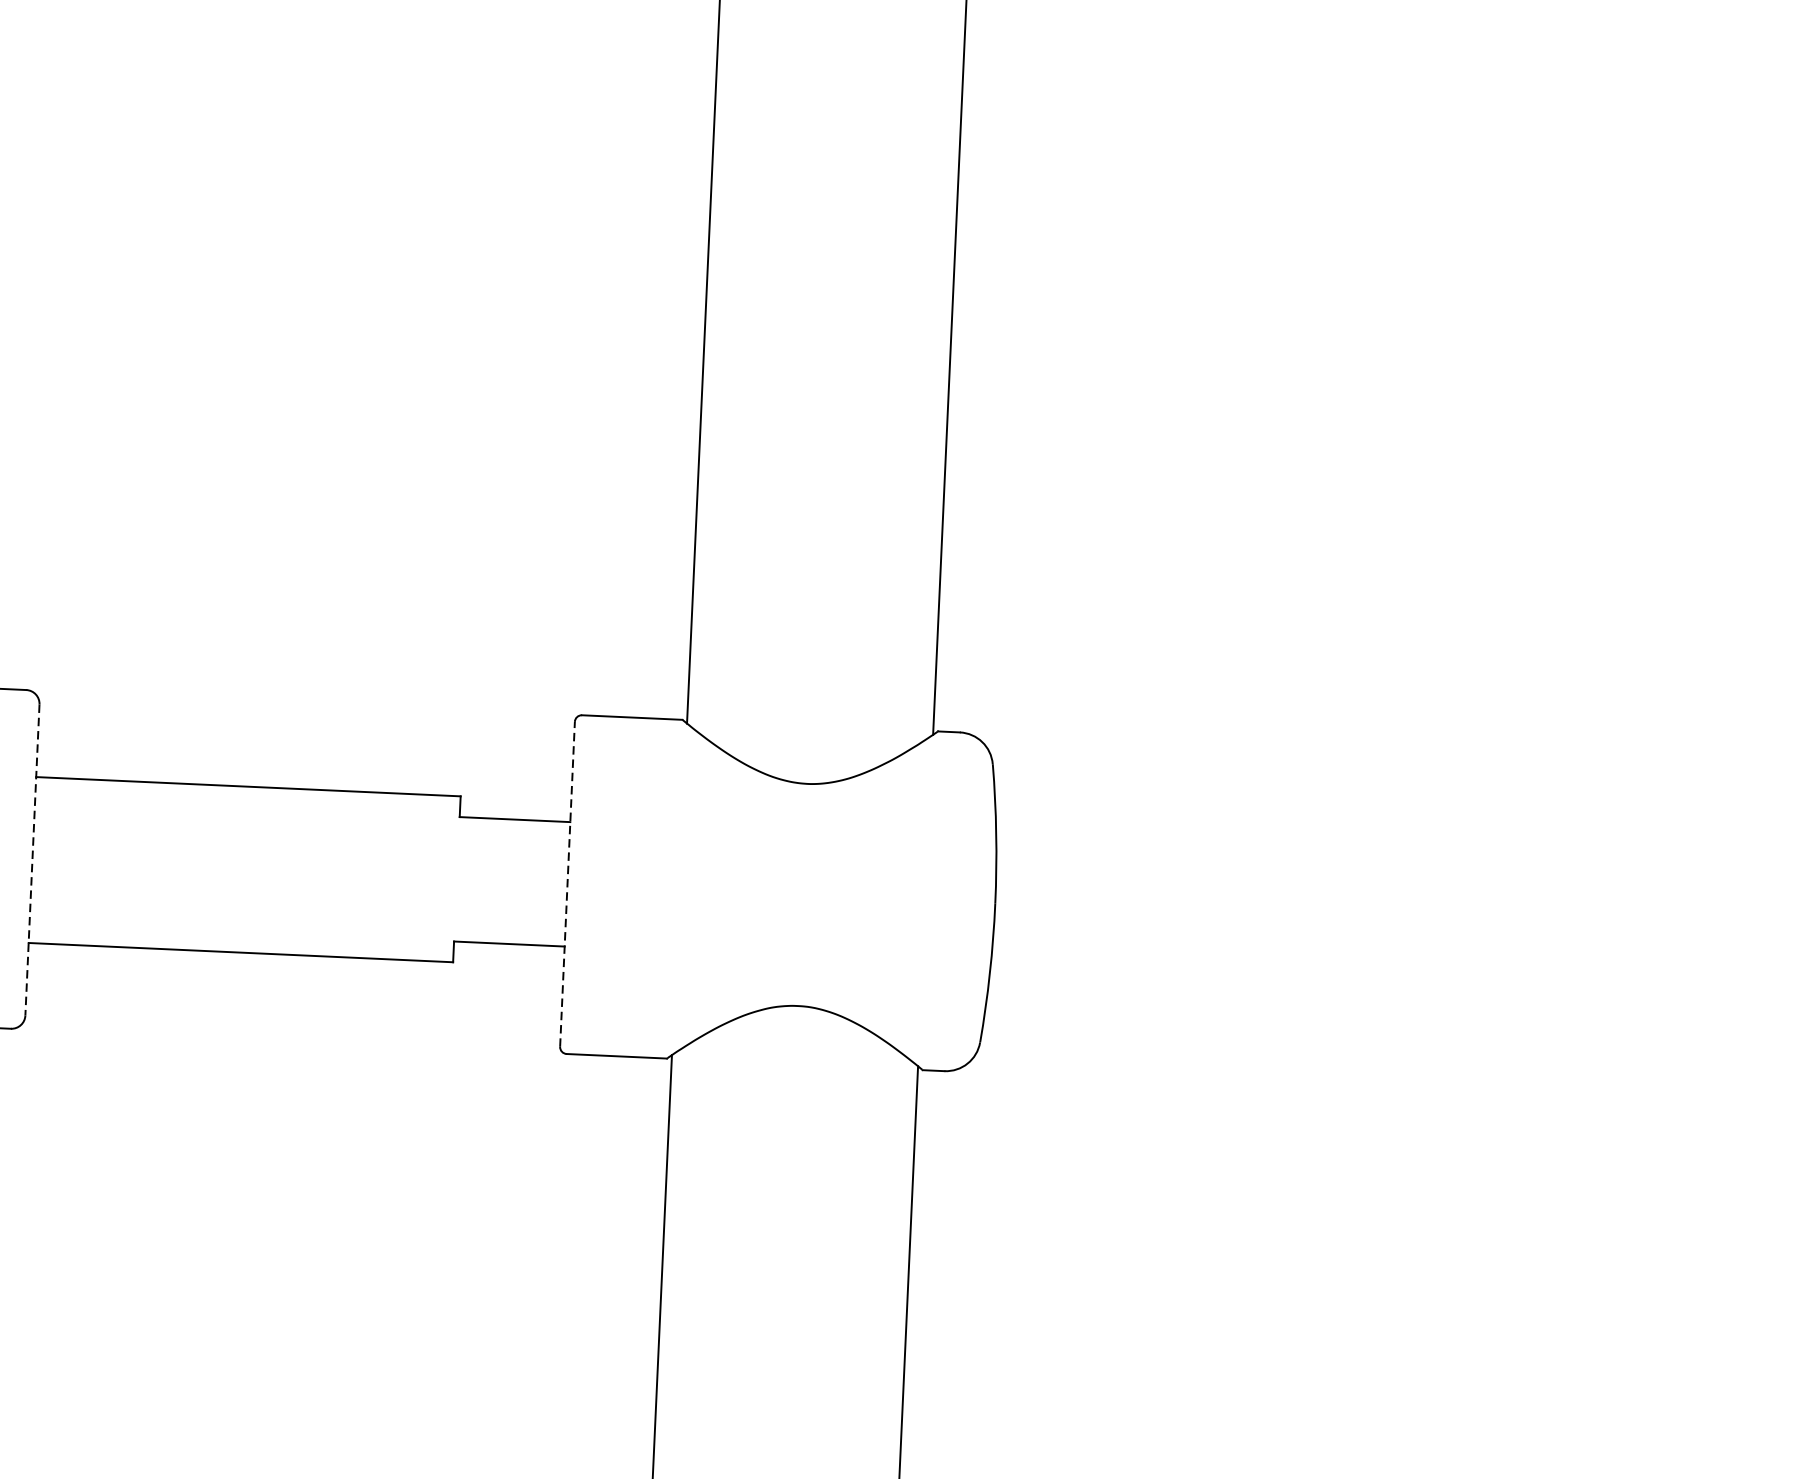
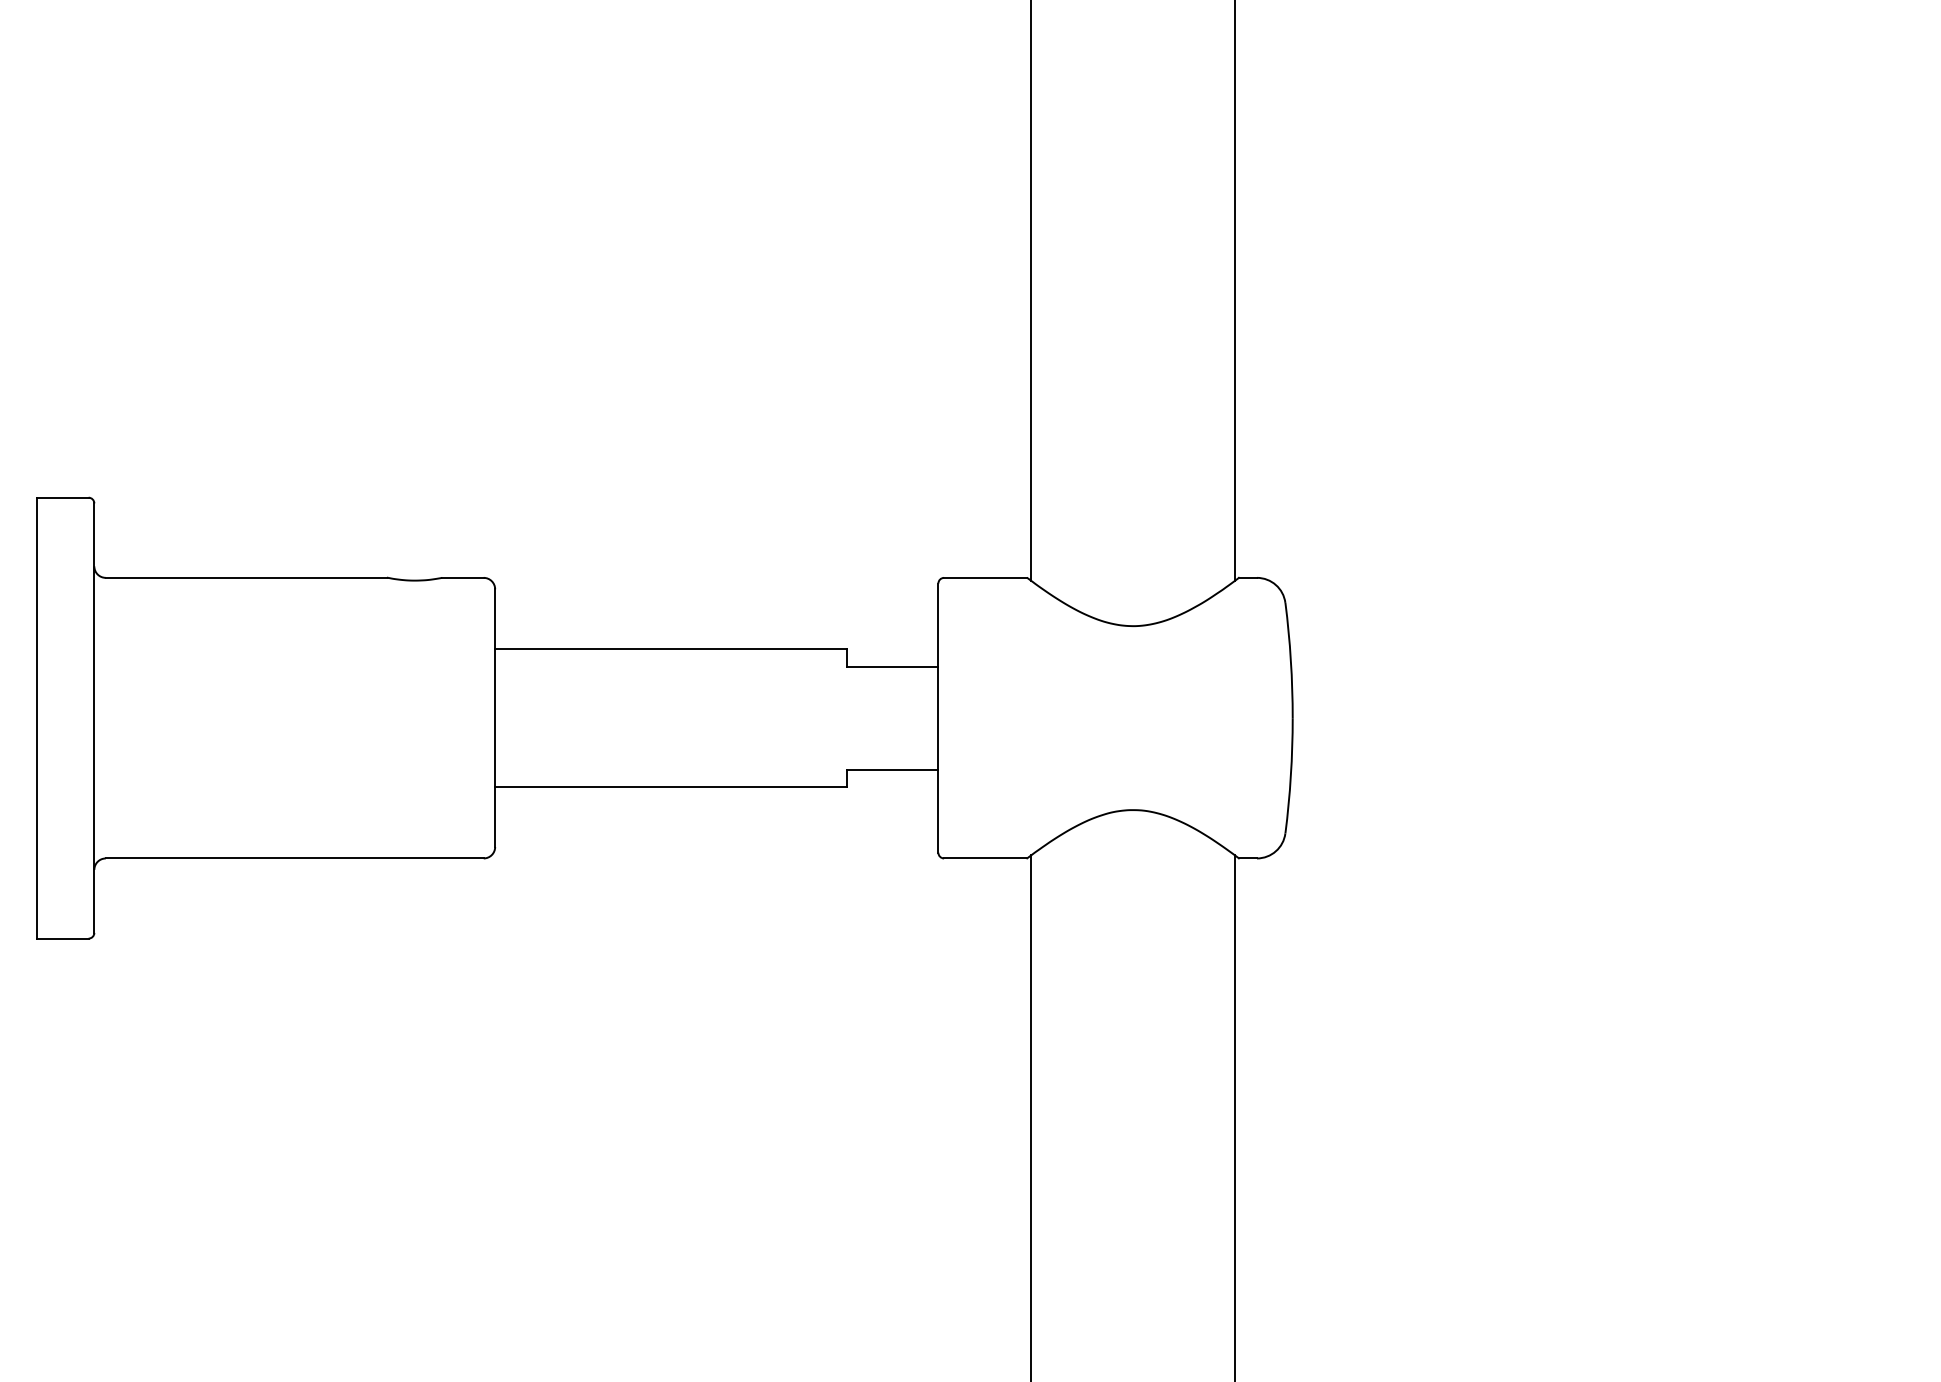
line: (32, 860) -> (495, 718), dashed -> solid
line: (567, 884) -> (938, 718), dashed -> solid

